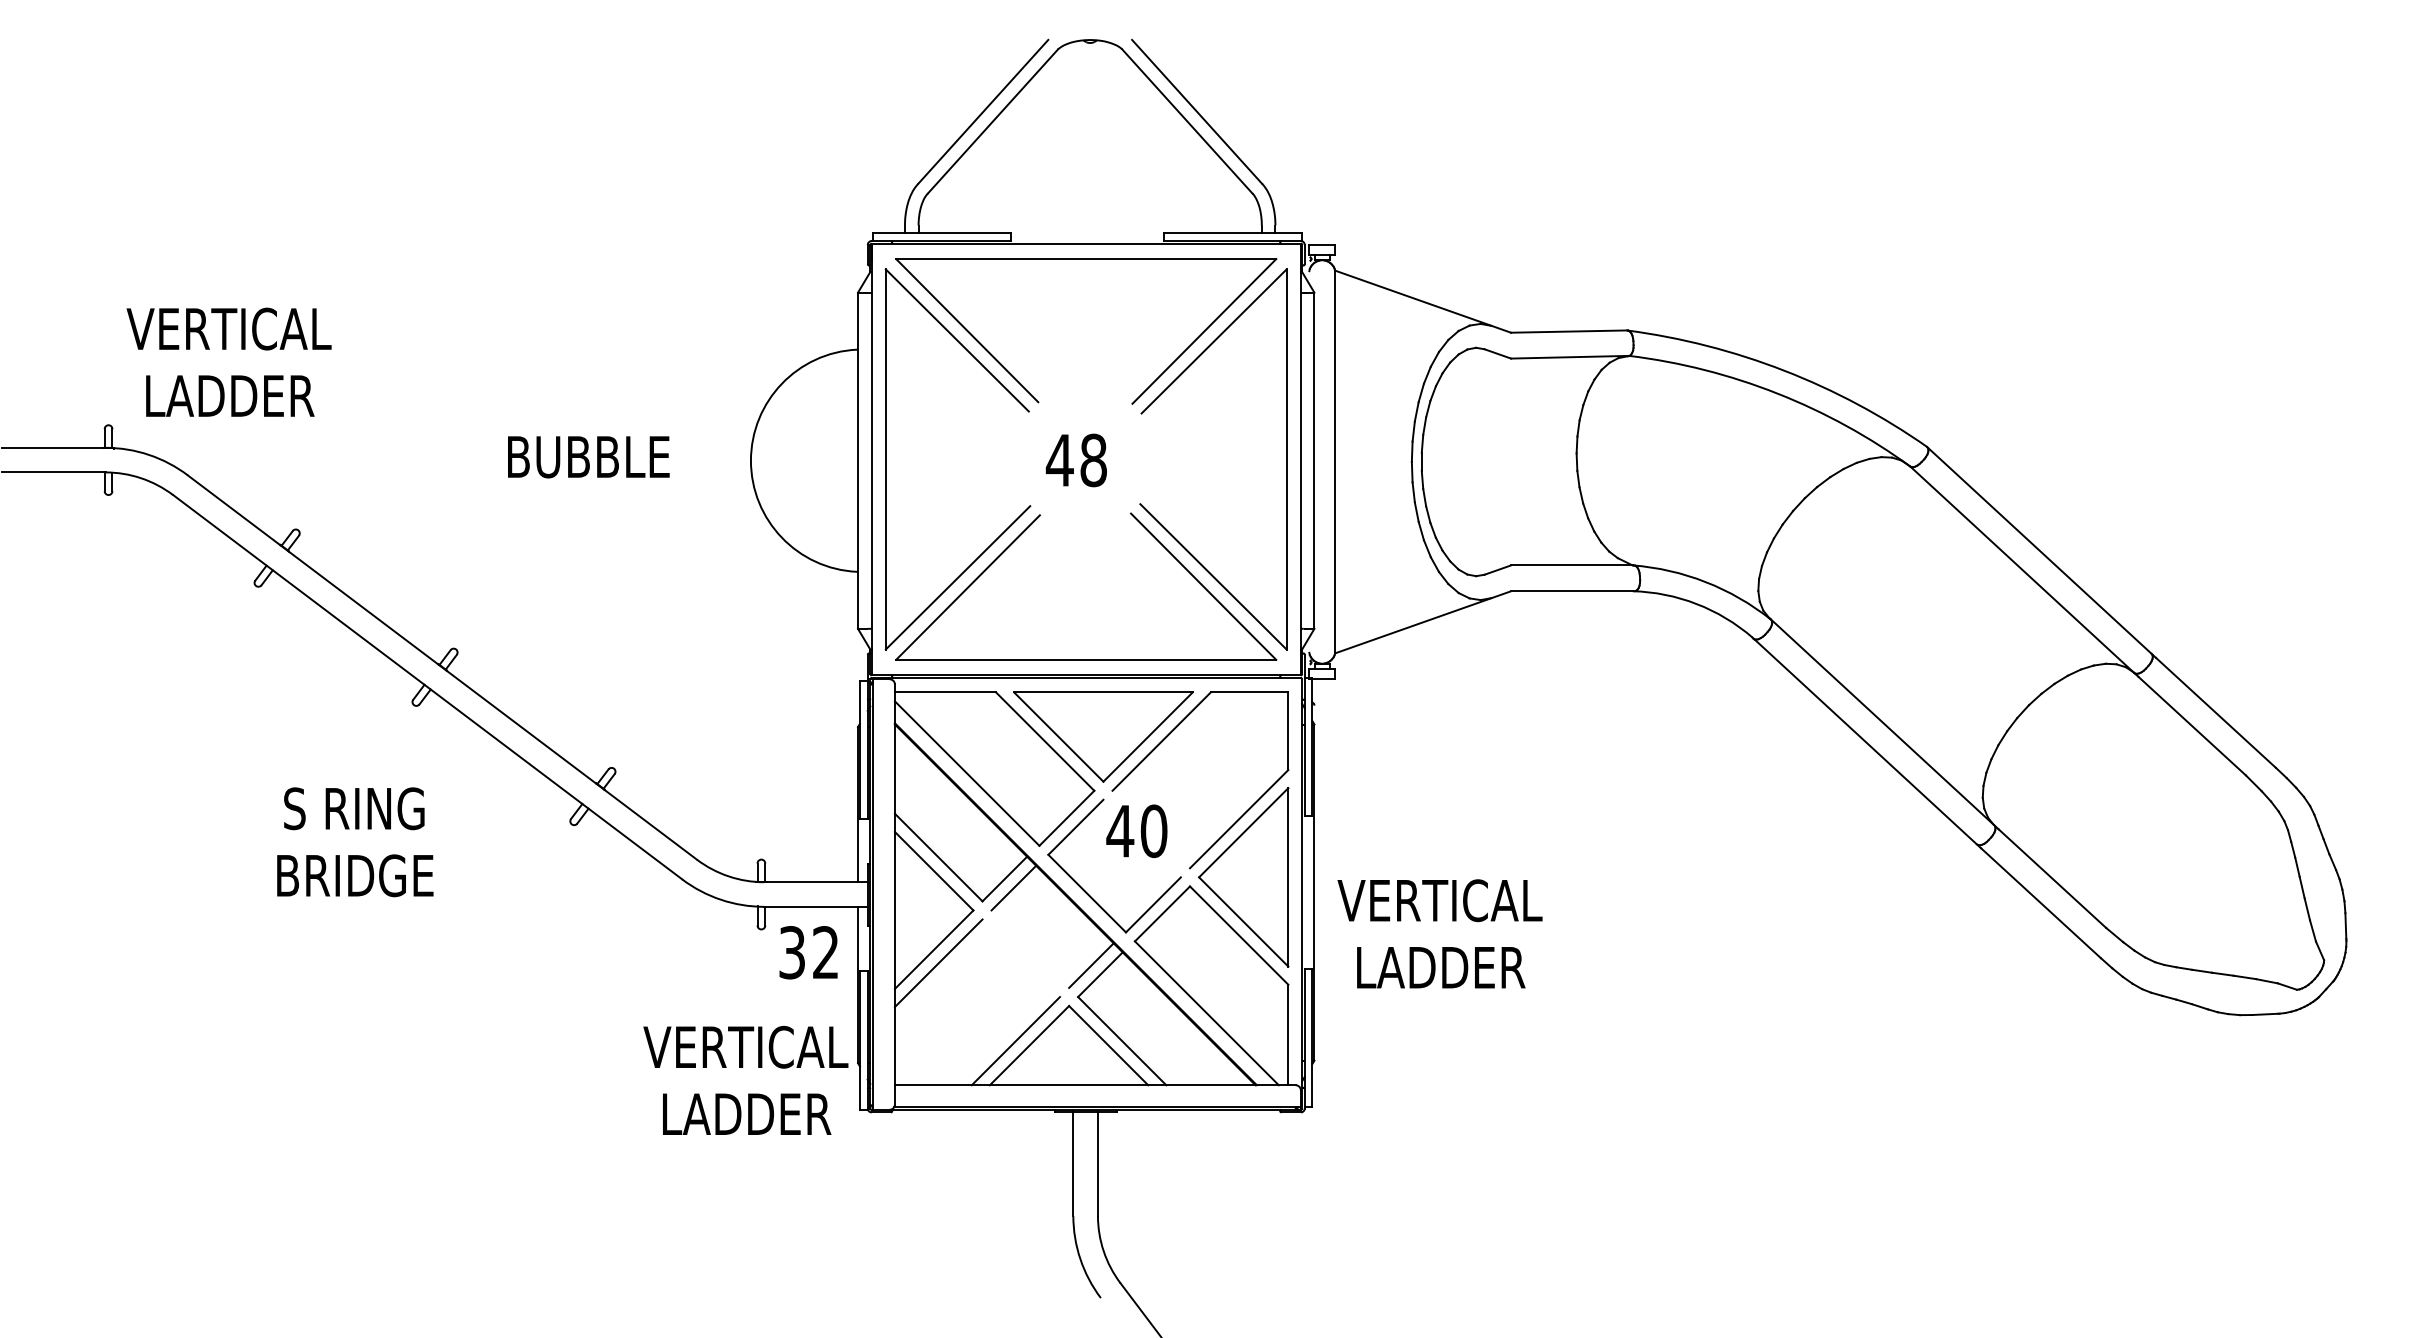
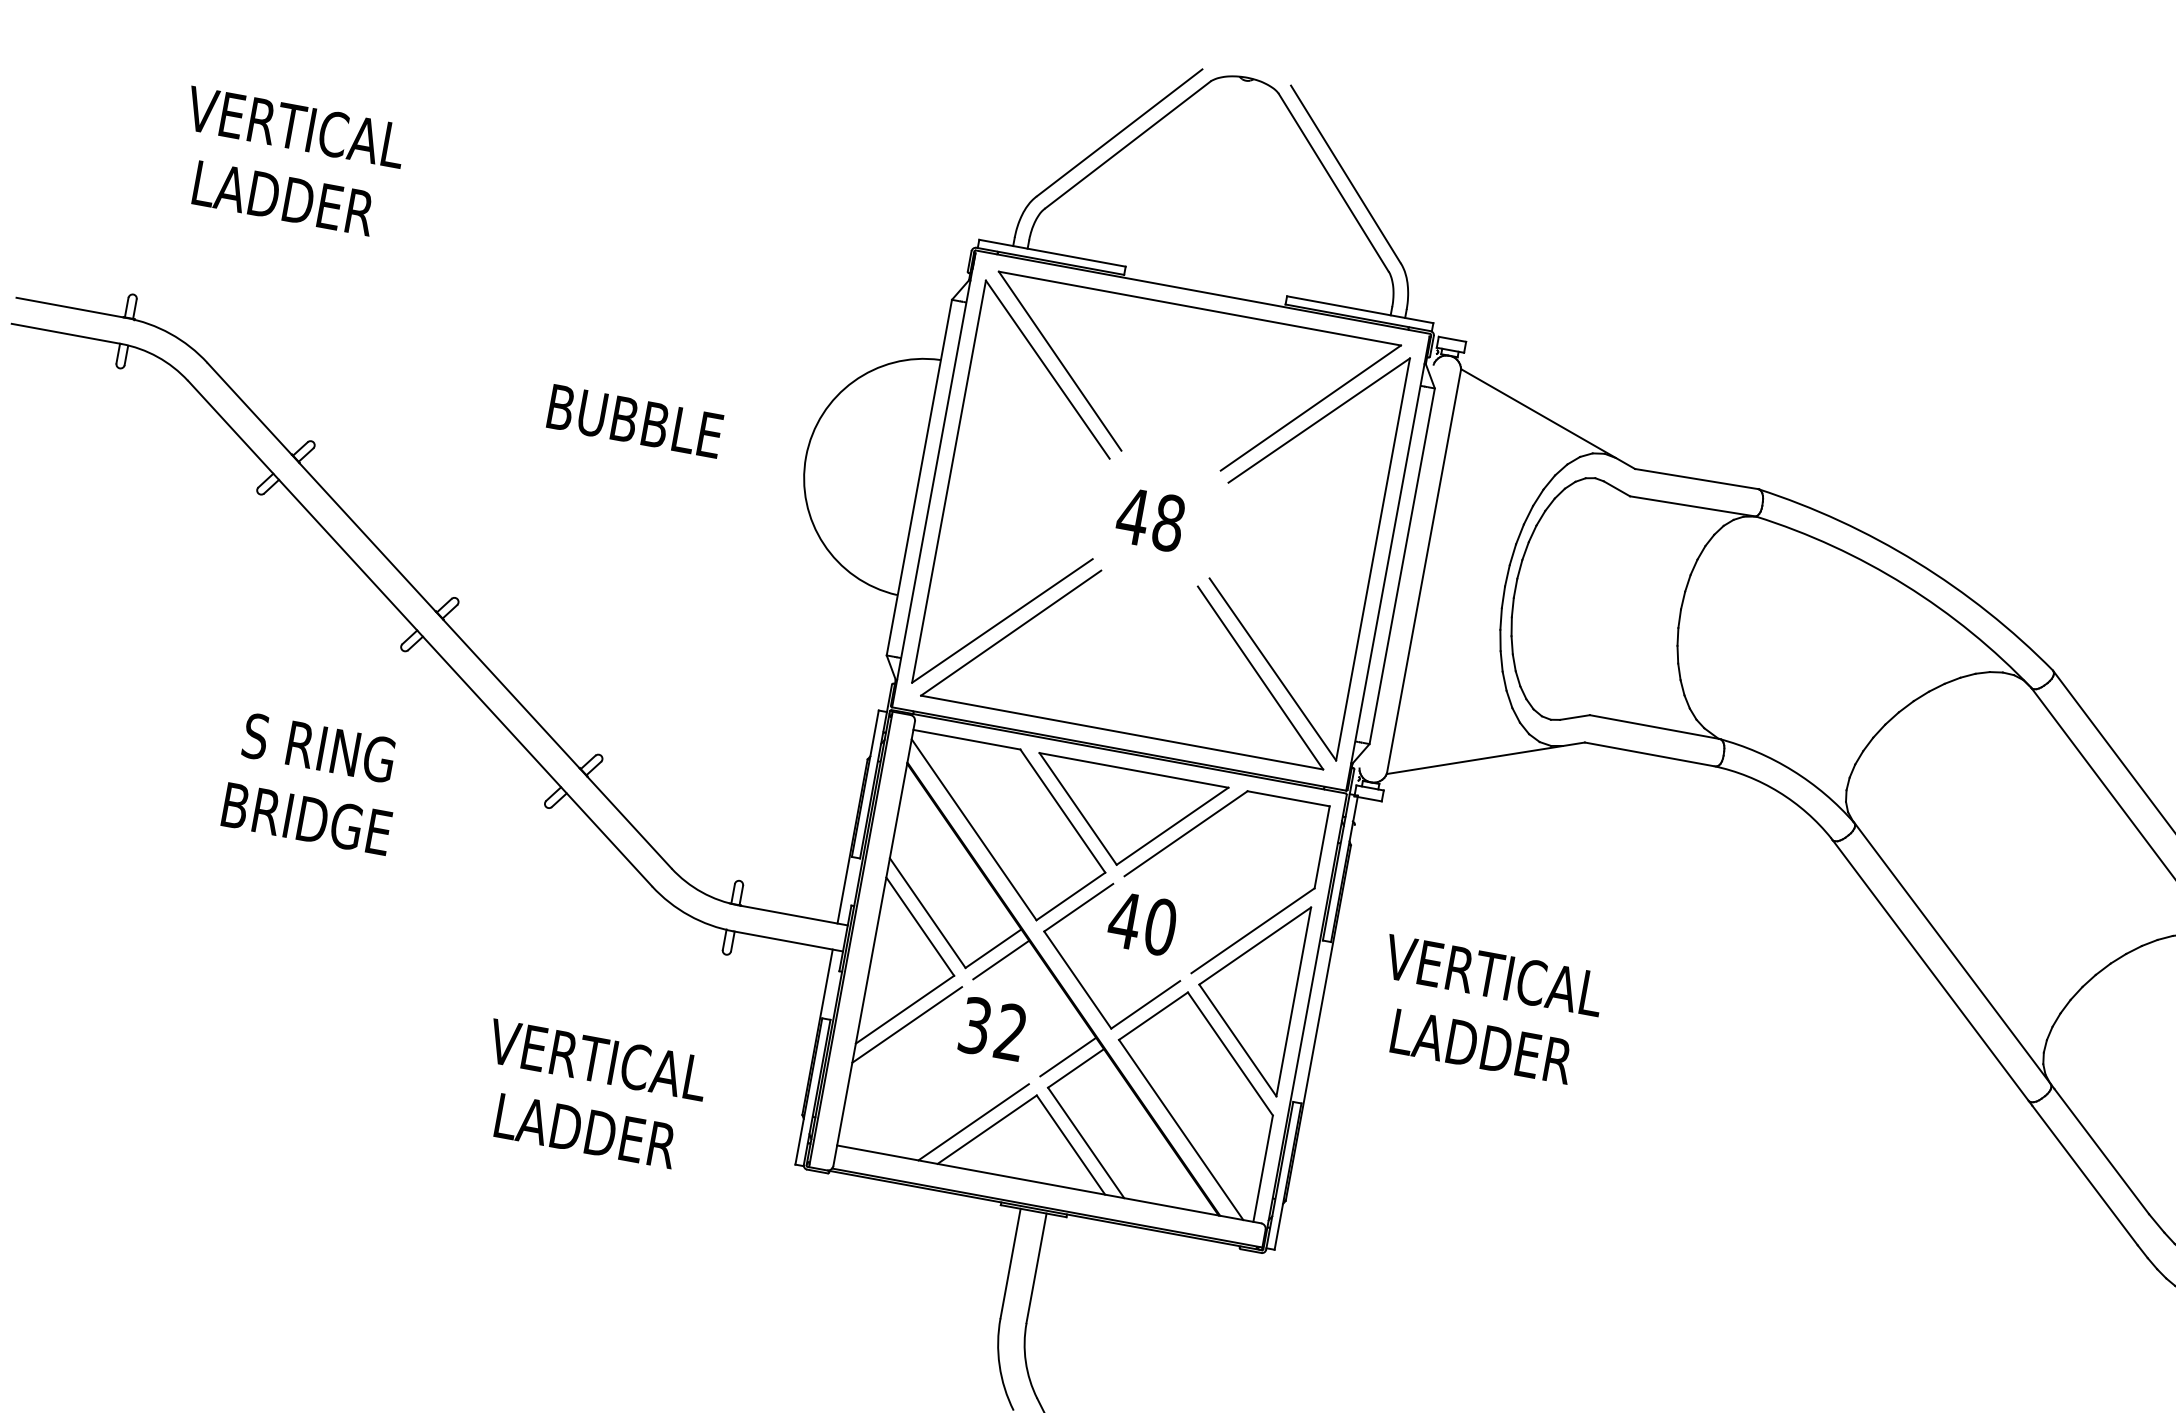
text: (228, 361) -> (288, 161), moved
text: (1439, 933) -> (1487, 1010), moved
text: (808, 952) -> (992, 1028), moved
text: (745, 1079) -> (591, 1094), moved

